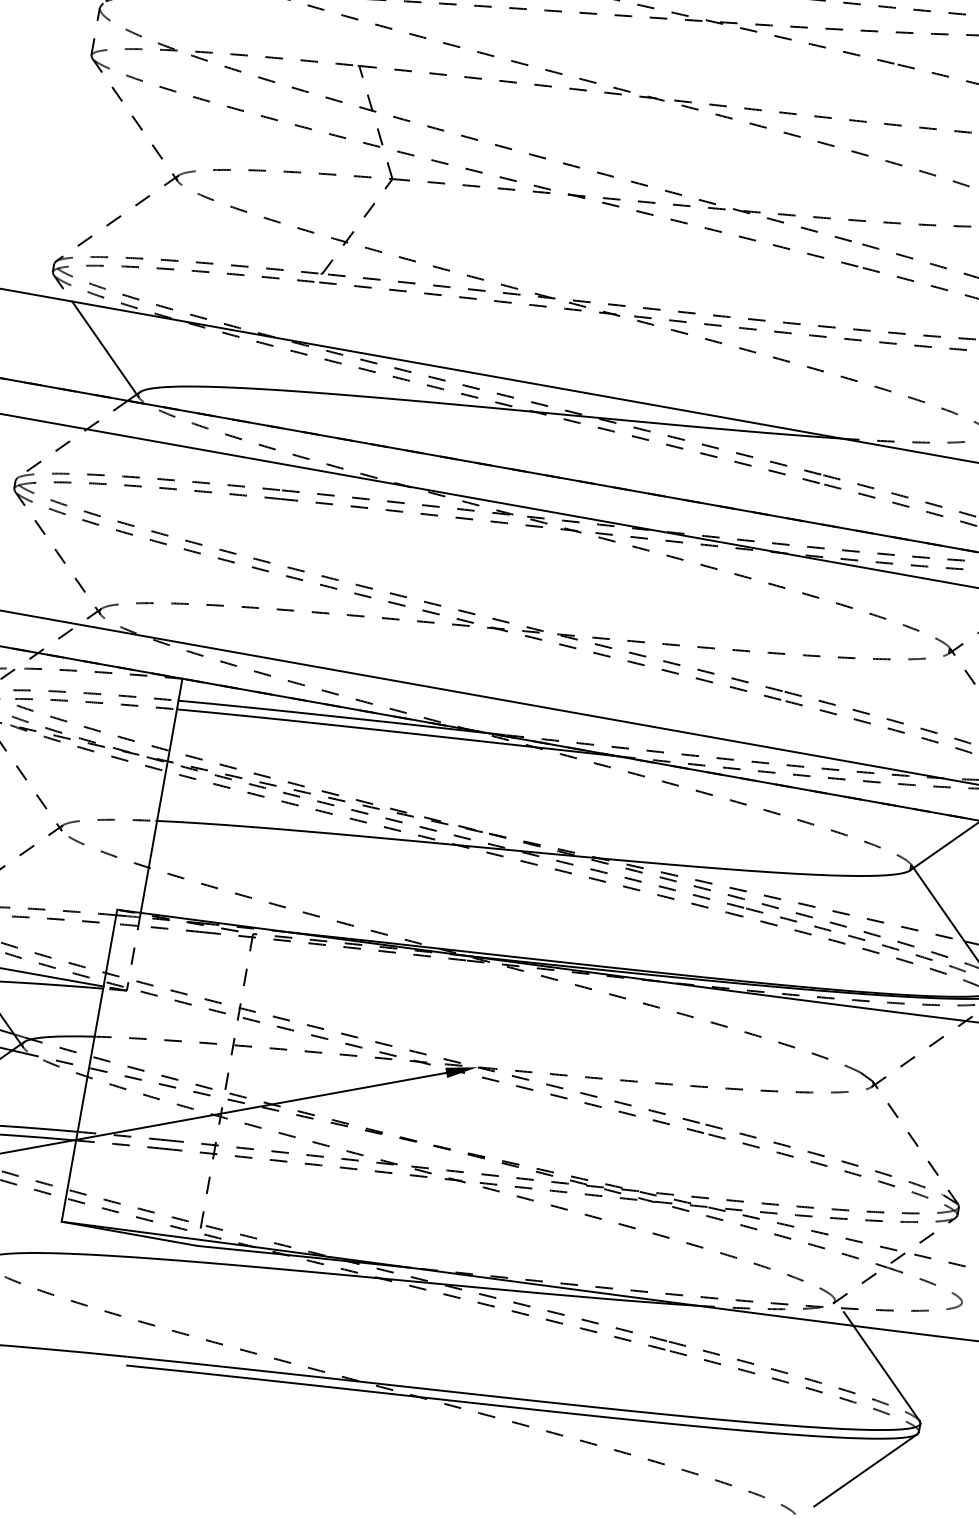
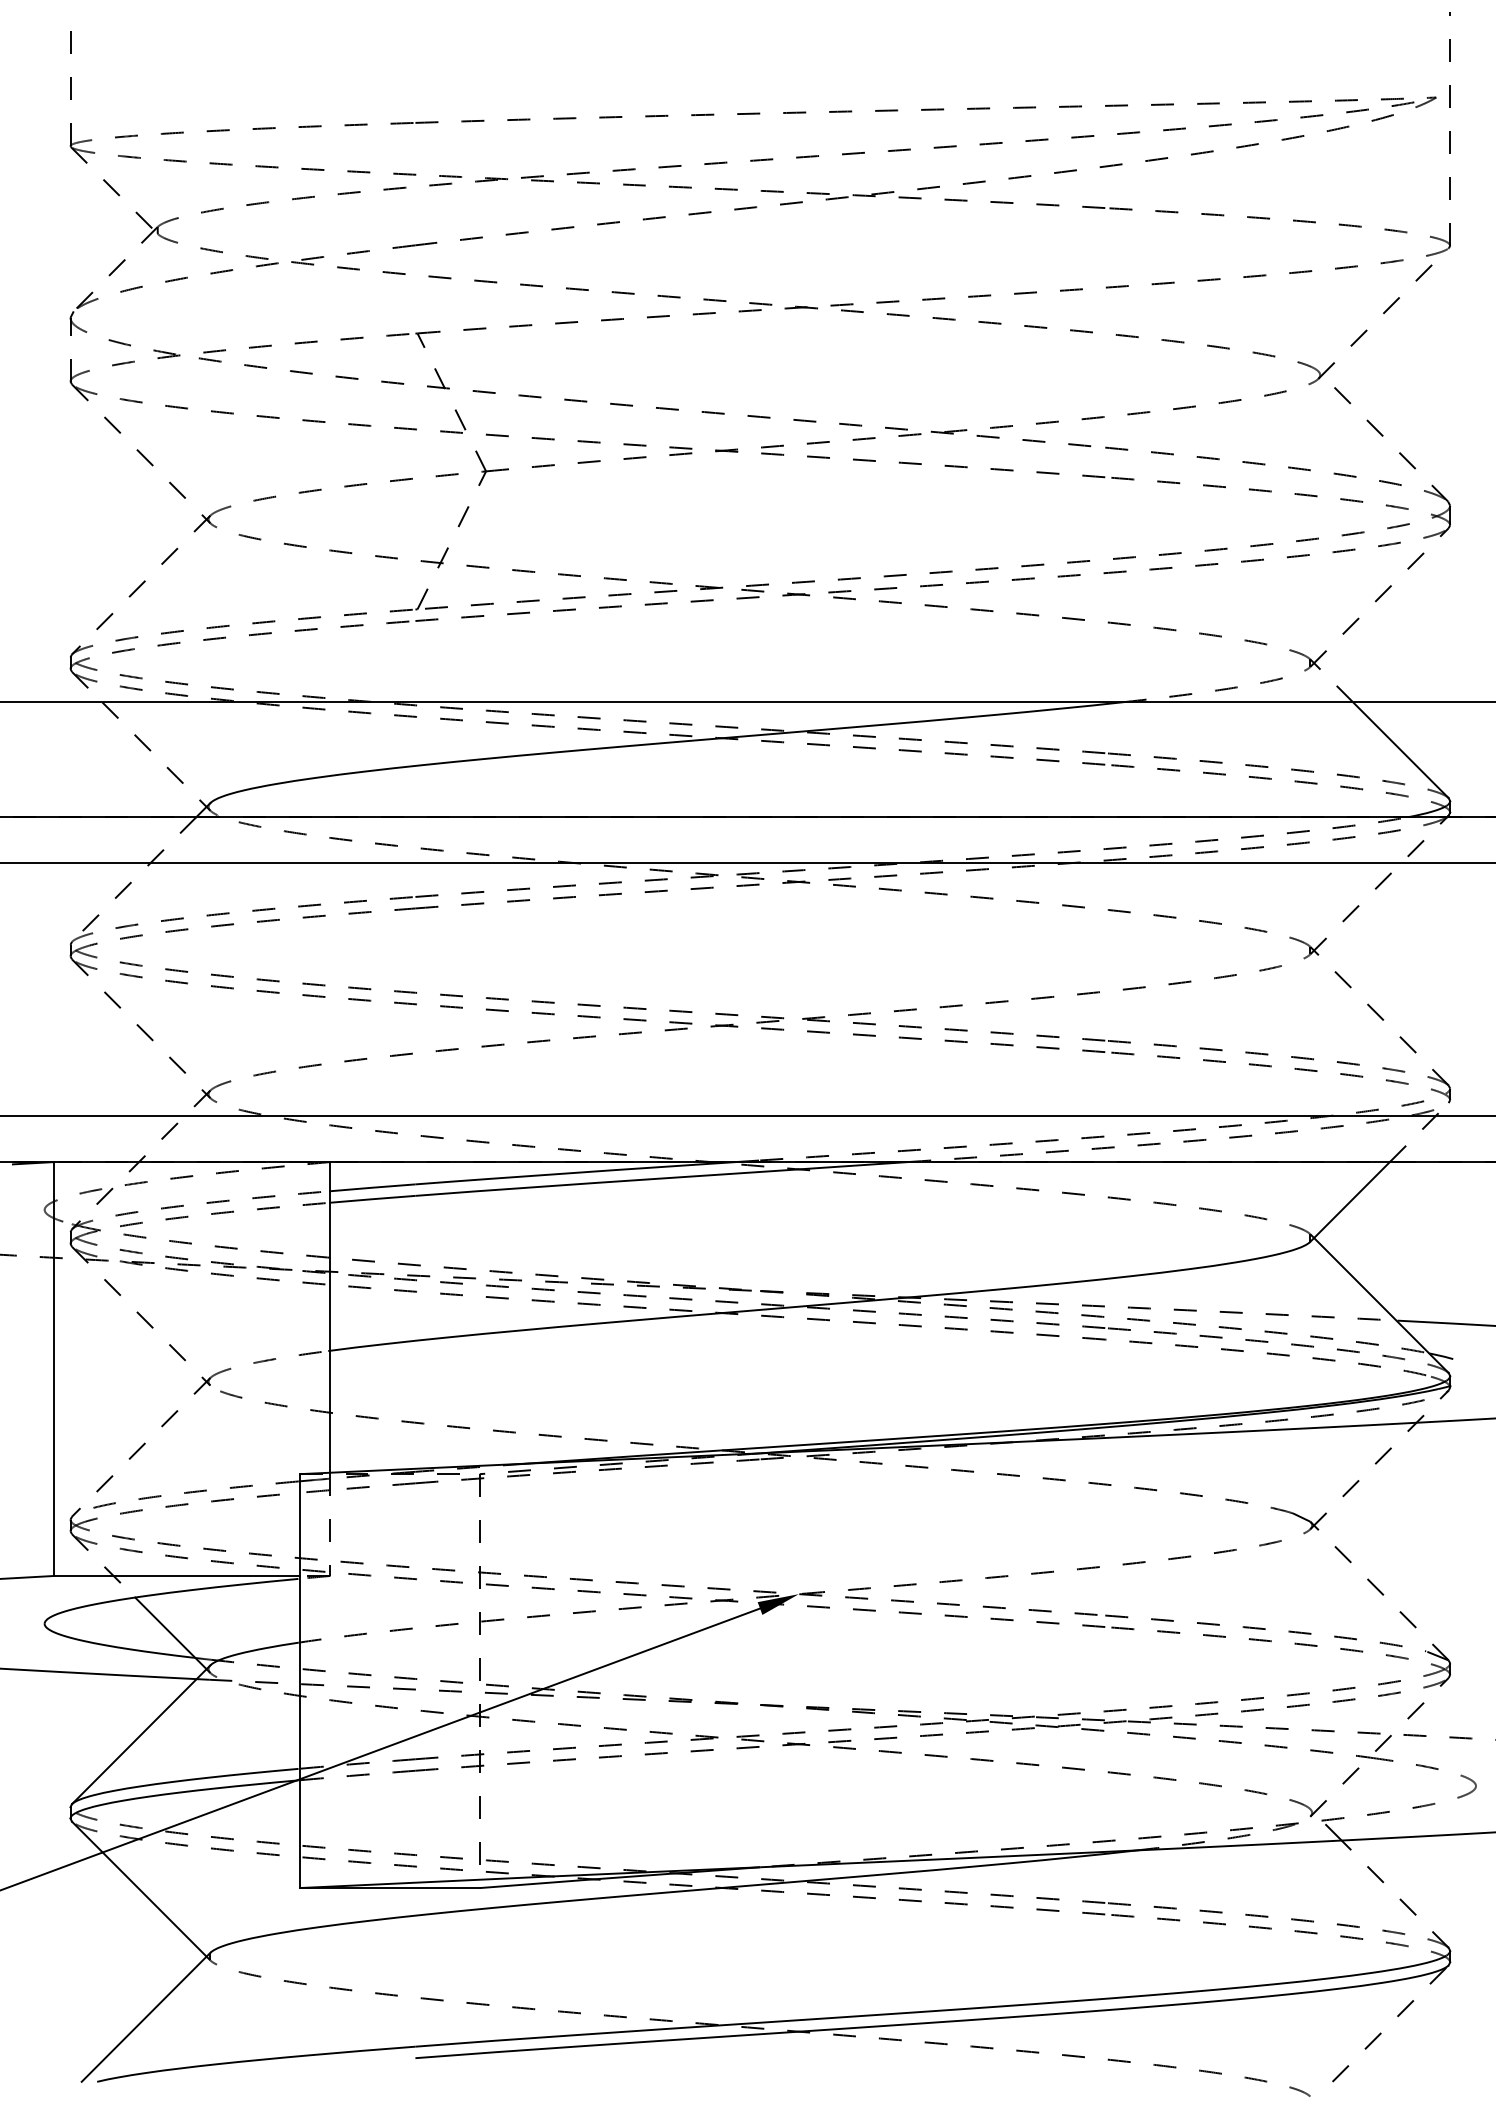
line: (104, 347) -> (154, 754), solid -> dashed
line: (886, 1373) -> (1395, 1894), solid -> dashed
line: (865, 1470) -> (1390, 2023), solid -> dashed

